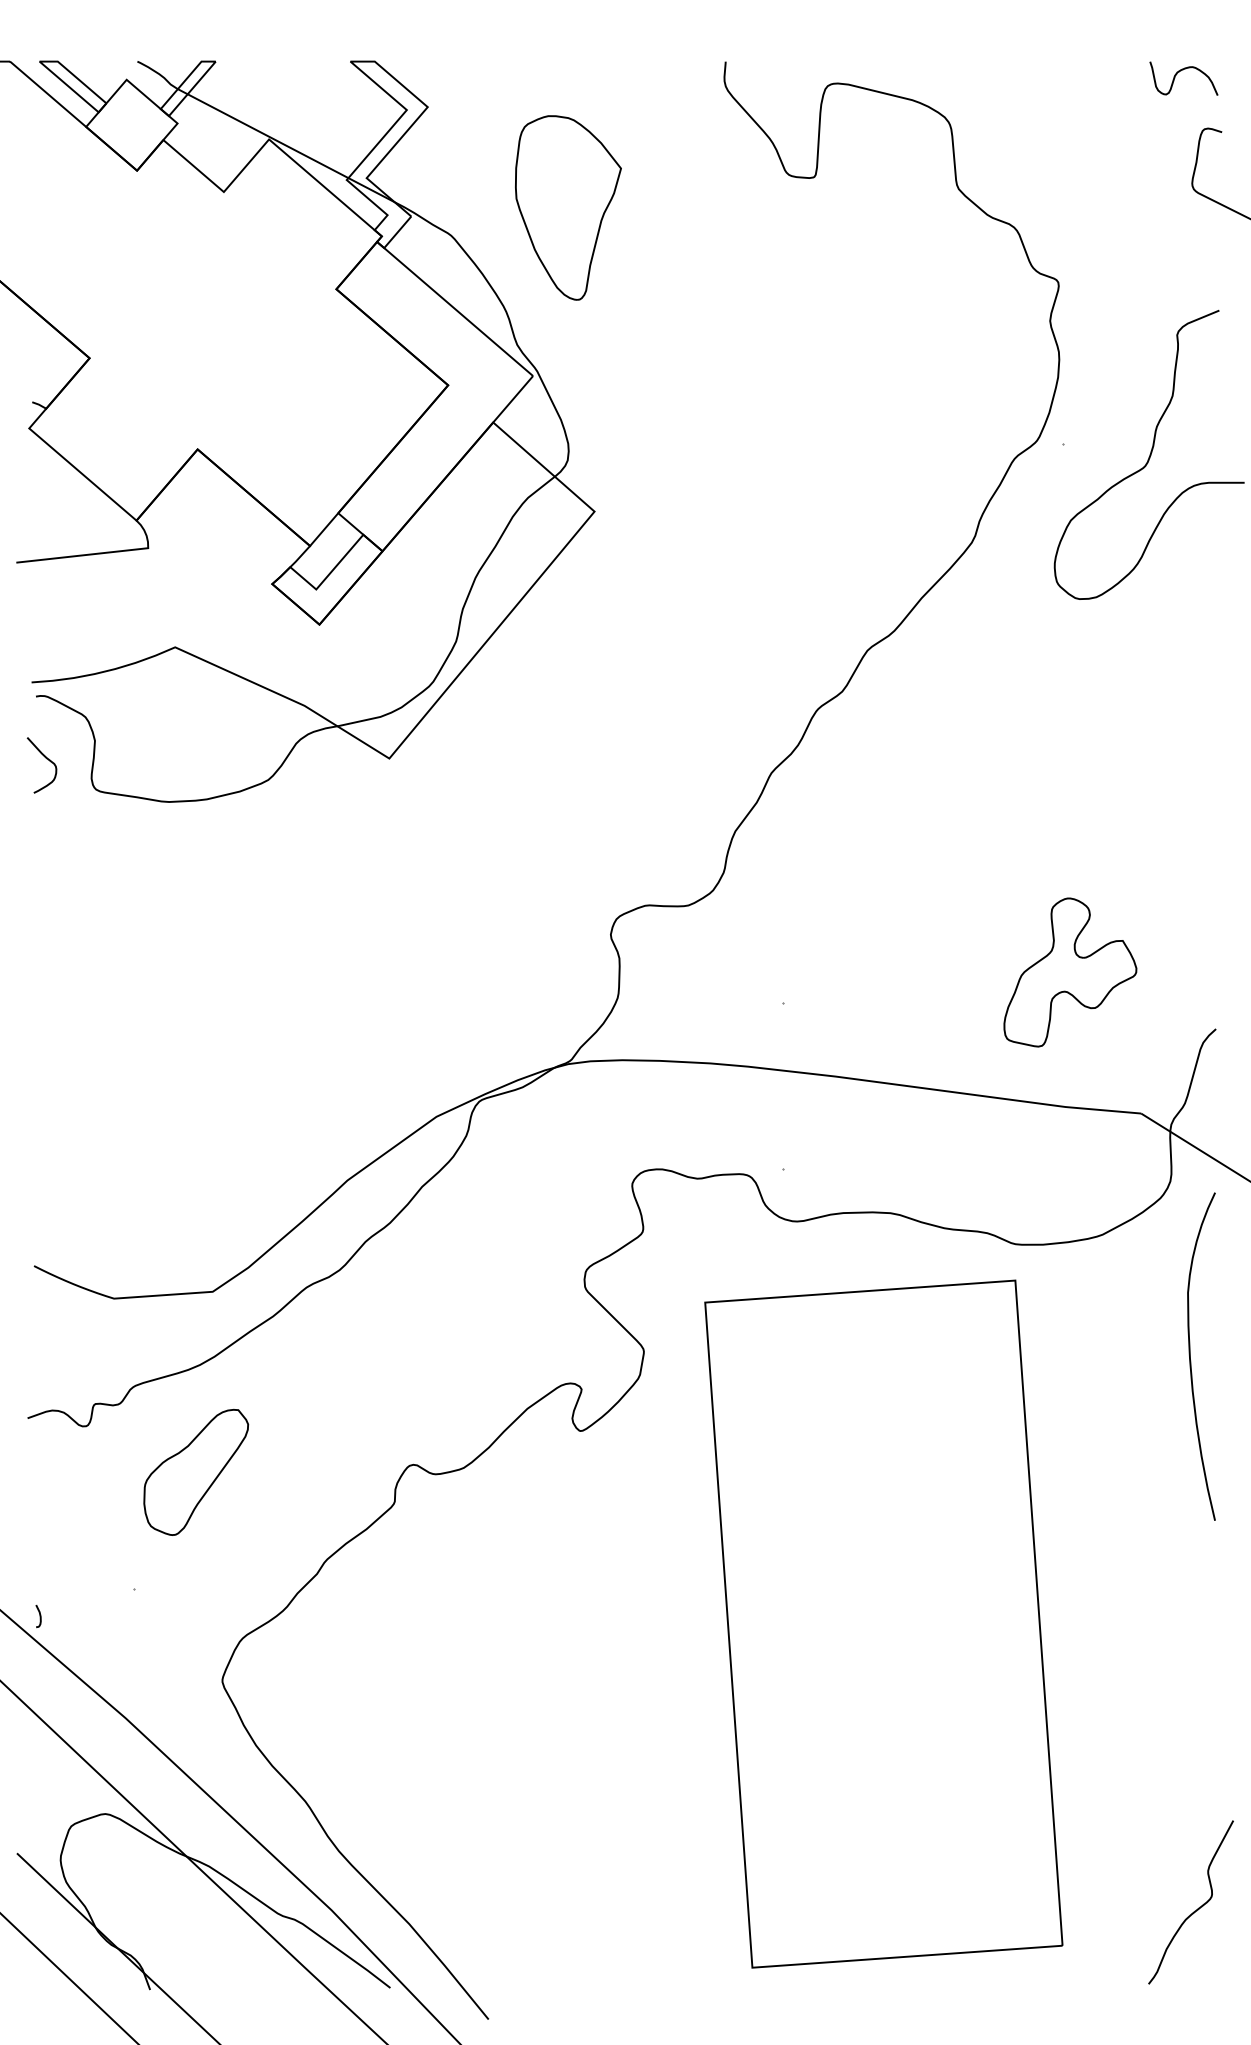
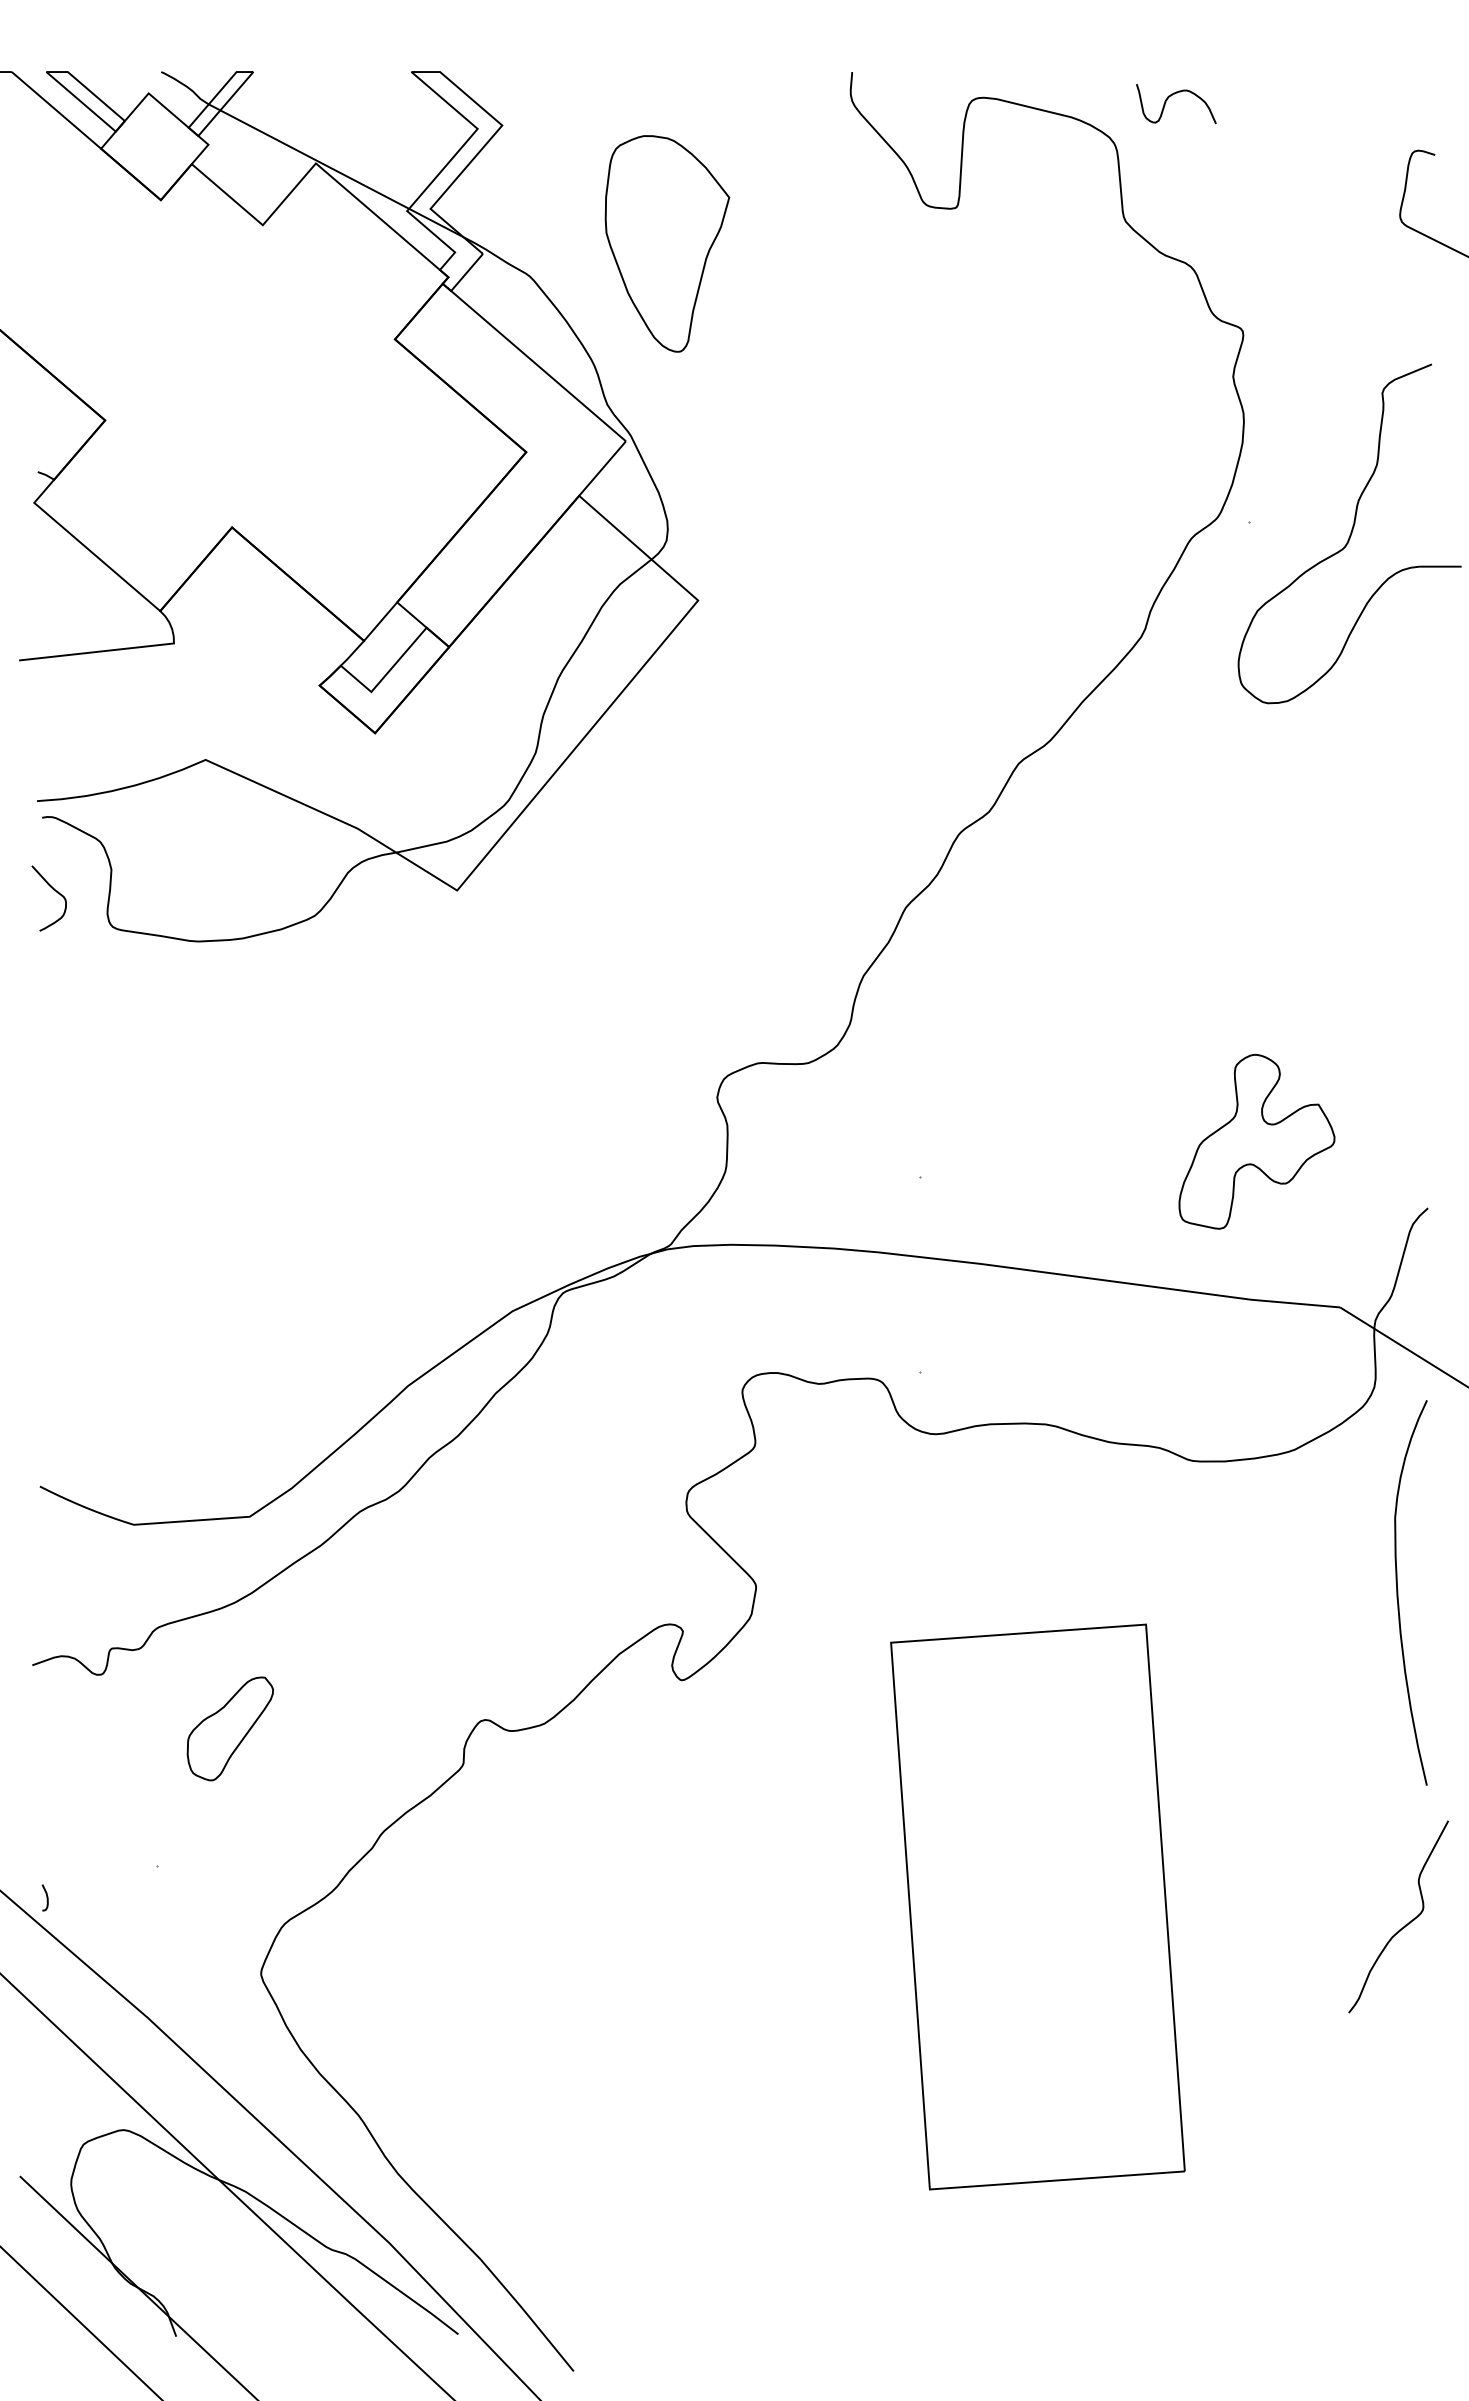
curve: (1179, 72) -> (1171, 96), moved
part: (196, 1472) -> (230, 1728), size x0.7
part: (883, 1623) -> (1037, 1906), size x0.7
curve: (1196, 1908) -> (1405, 1924), moved

